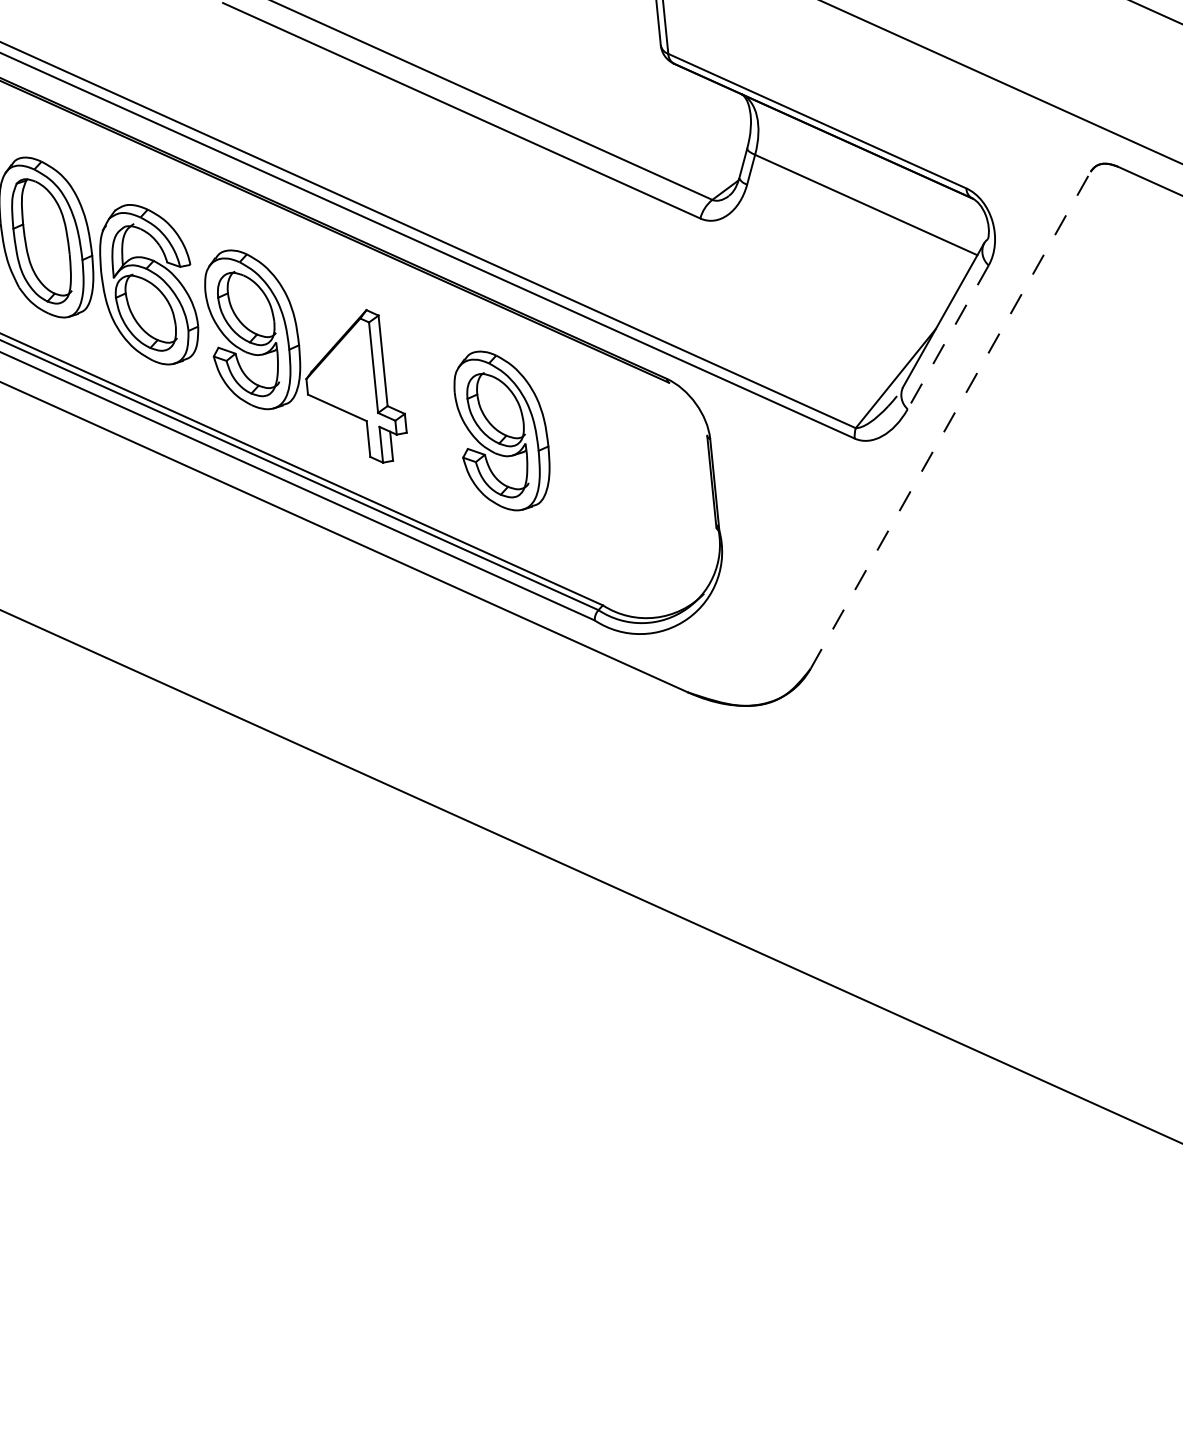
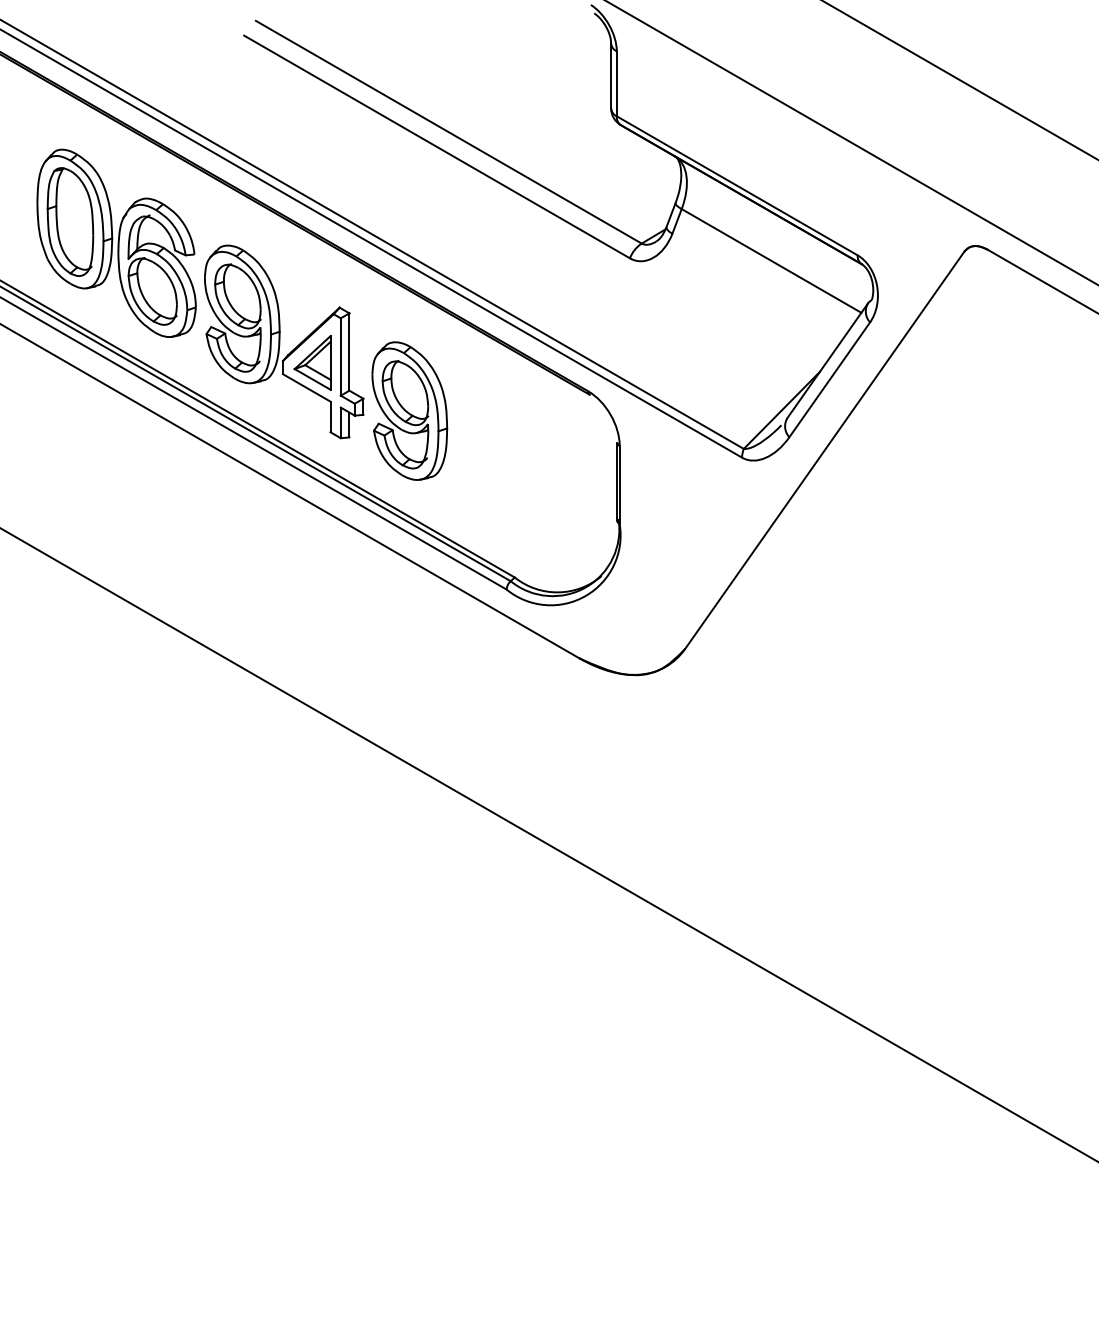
line: (948, 338) -> (829, 380), dashed -> solid
part: (341, 377) -> (312, 362), added
line: (950, 420) -> (824, 450), dashed -> solid
part: (502, 429) -> (409, 410), moved

